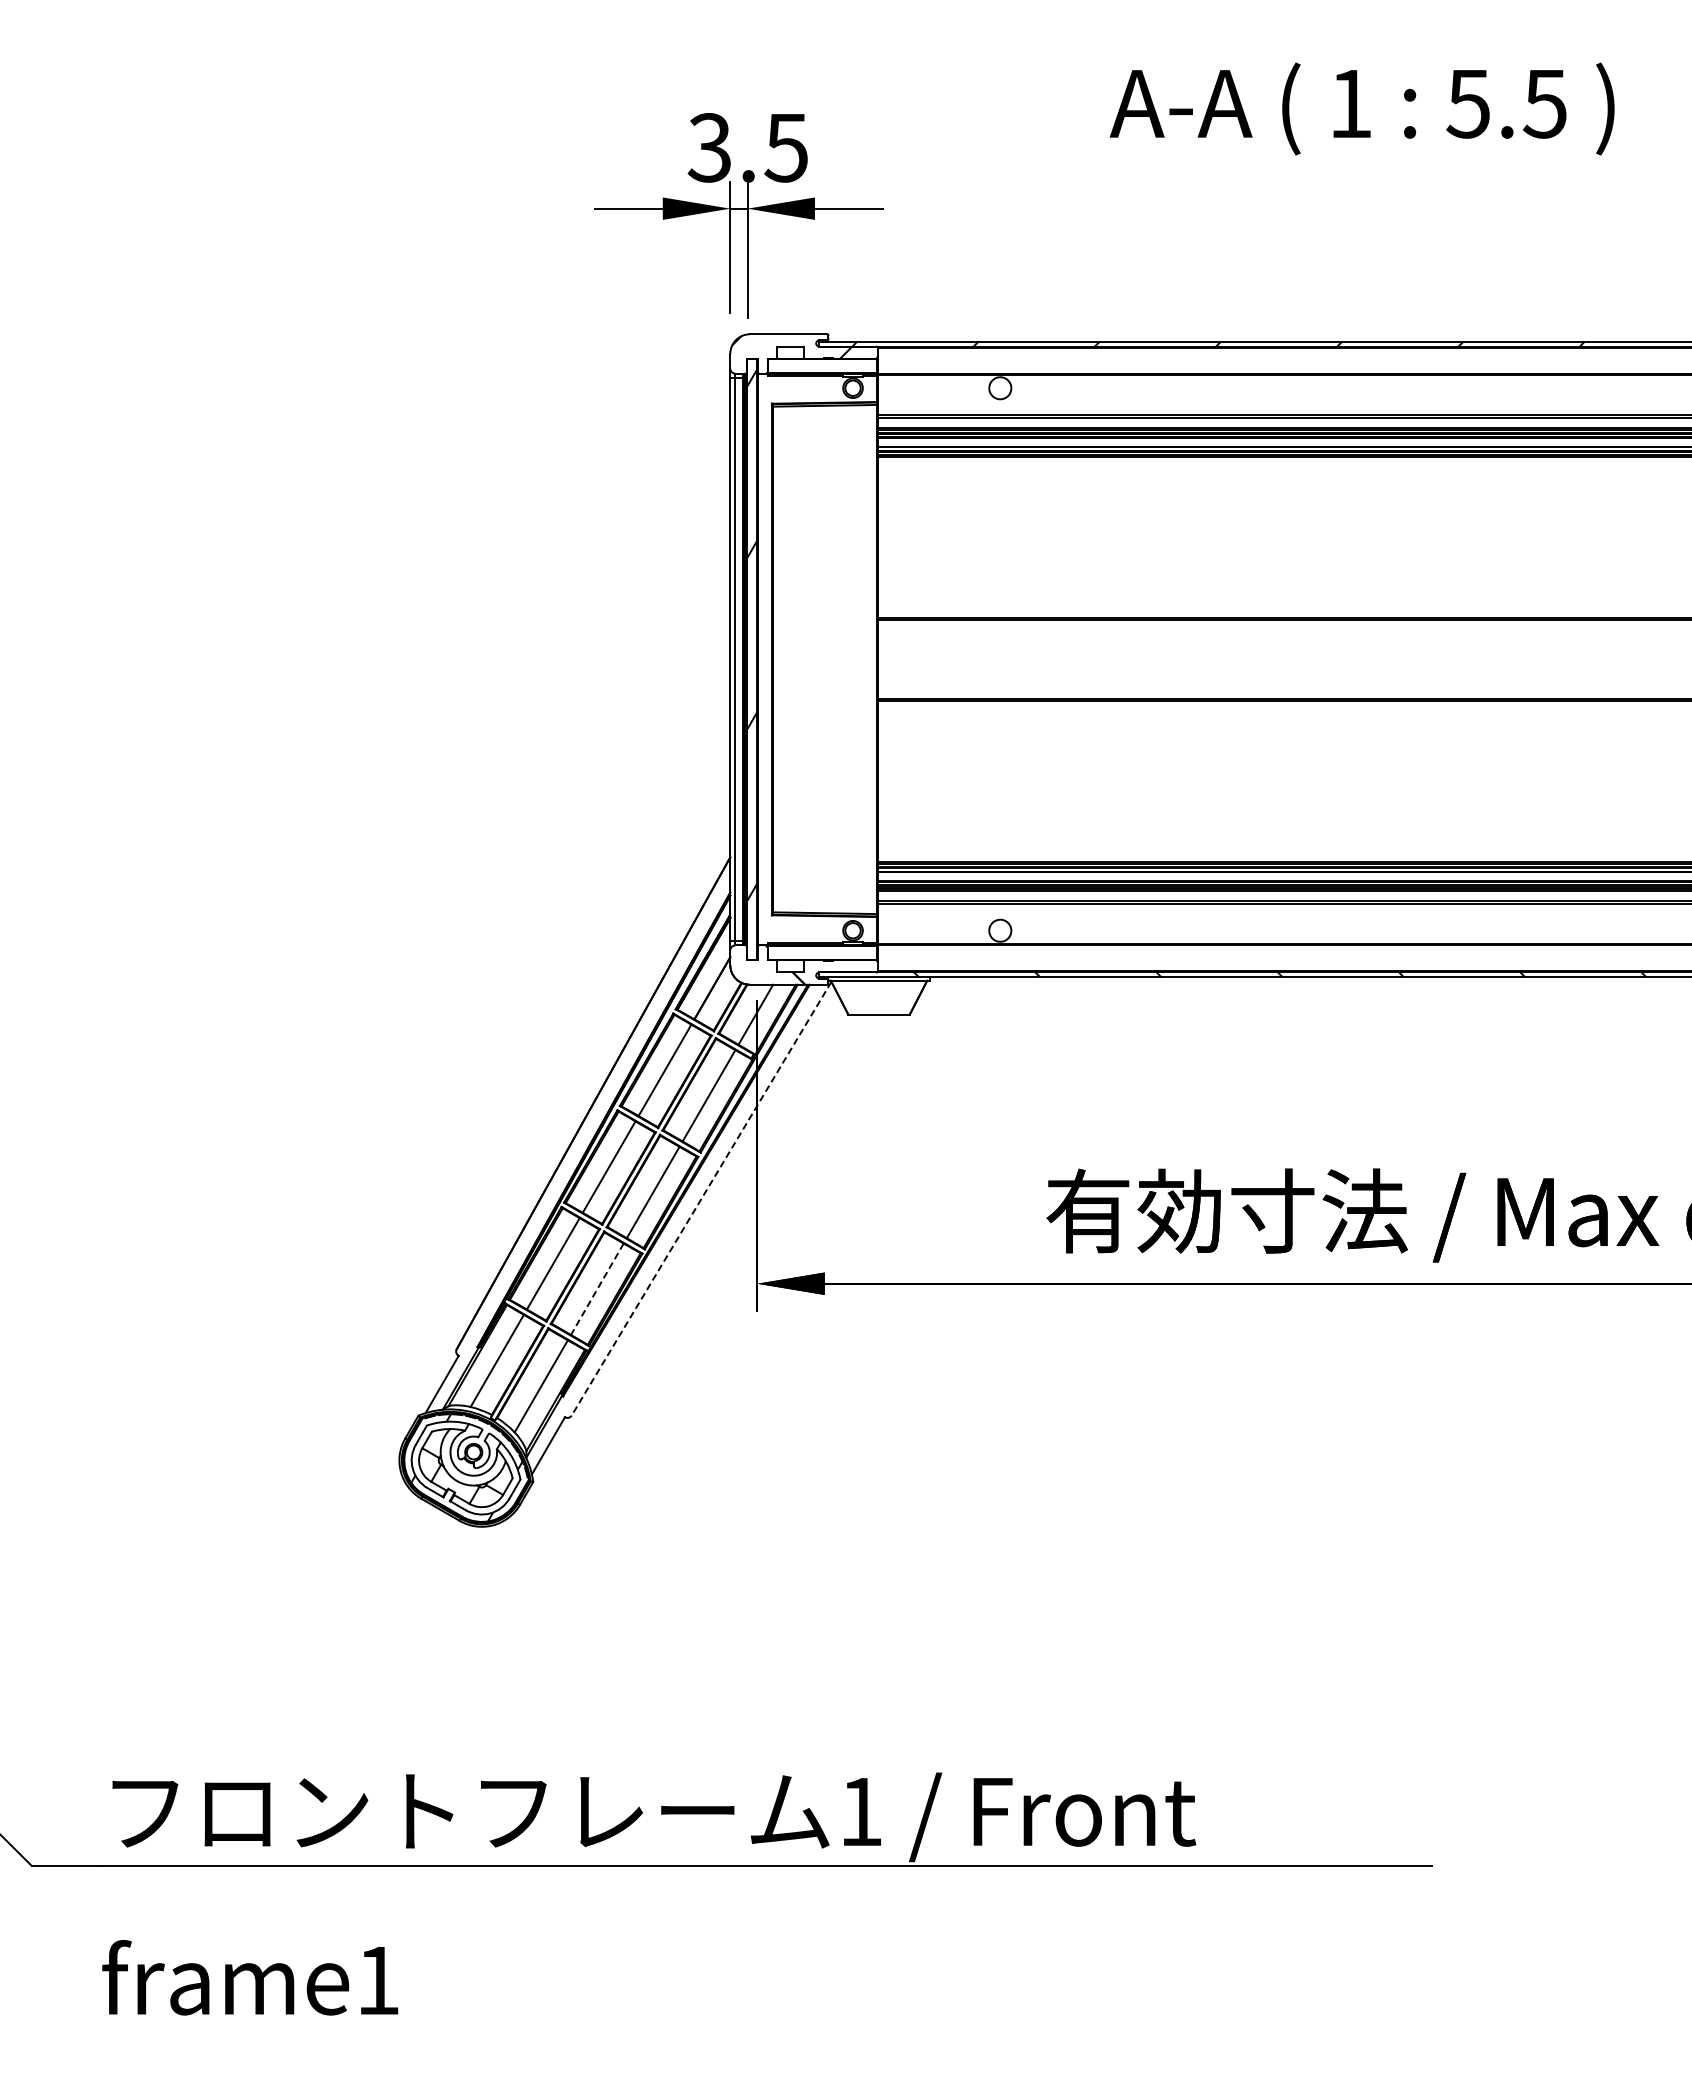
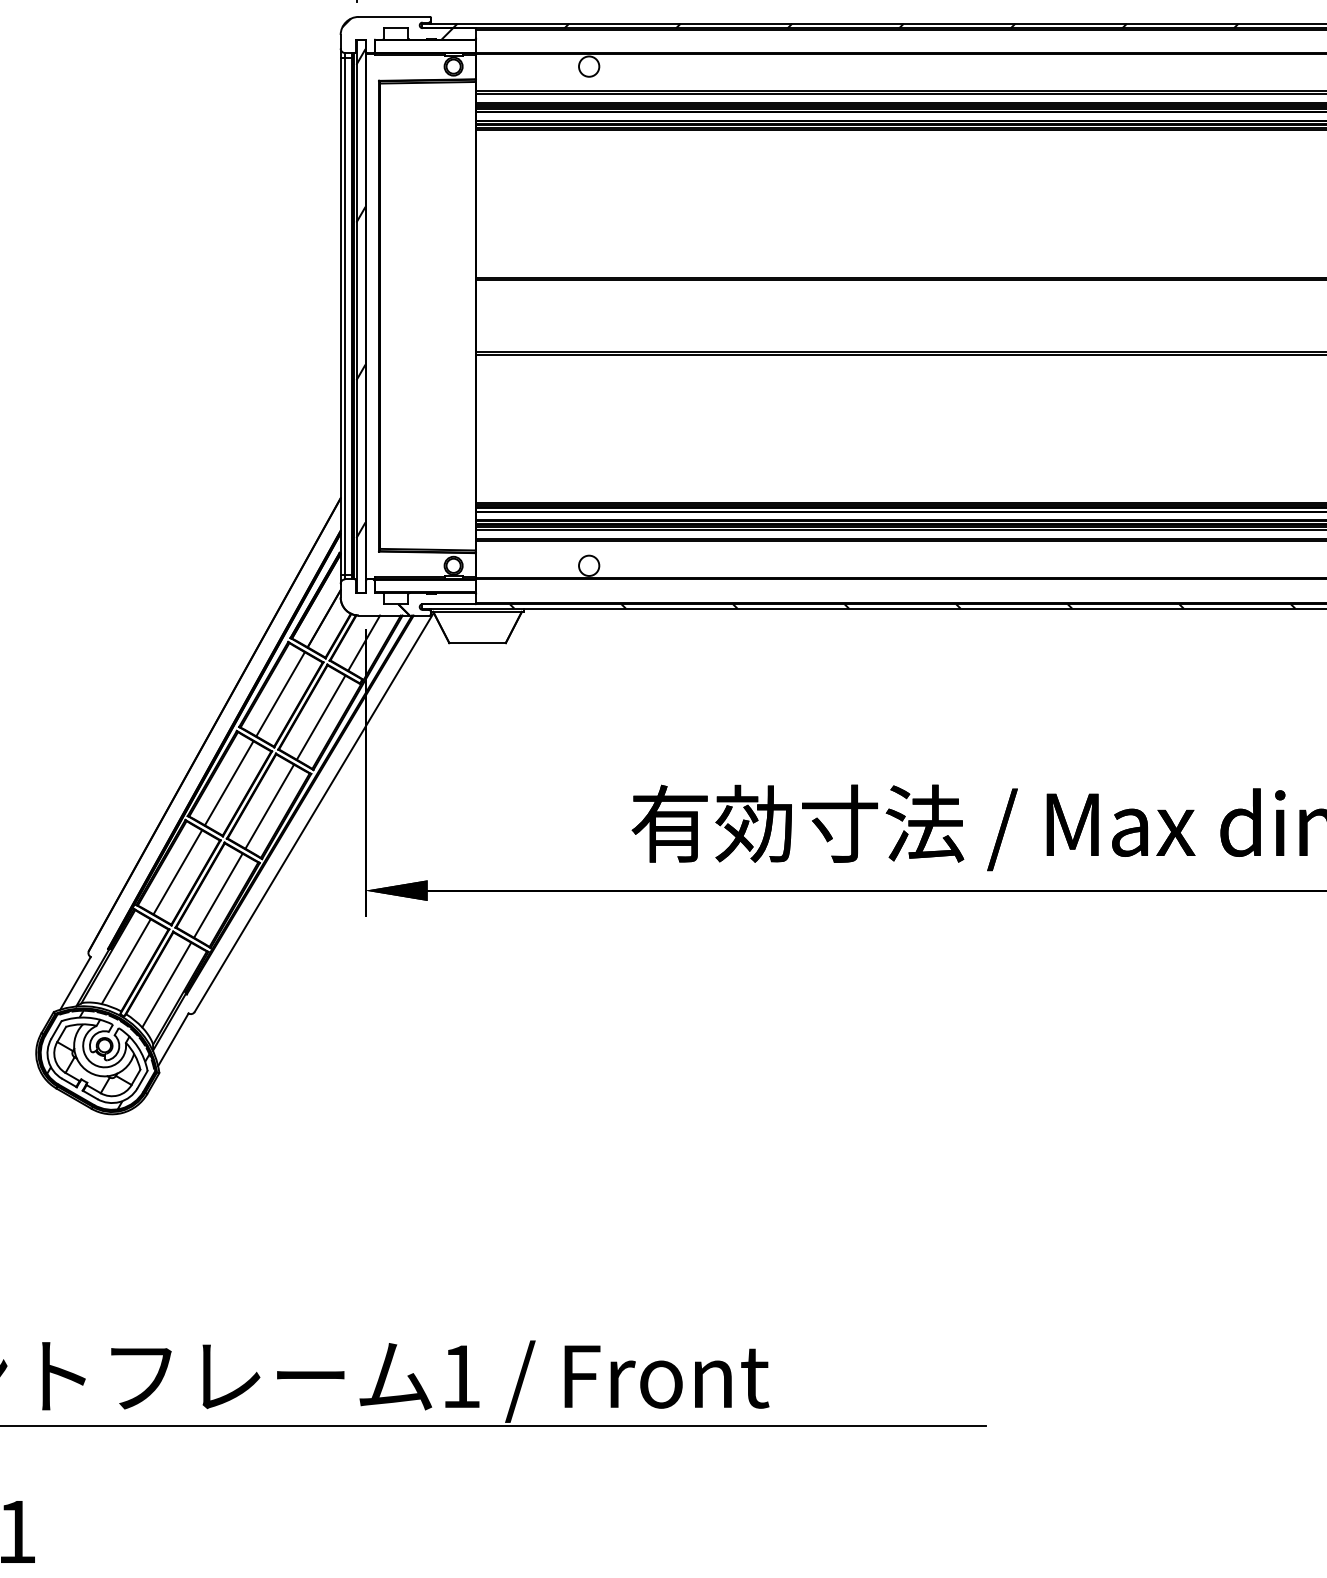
line: (701, 1198) -> (314, 812), dashed -> solid
line: (597, 1289) -> (218, 895), dashed -> solid

